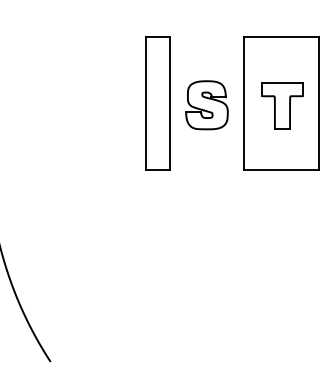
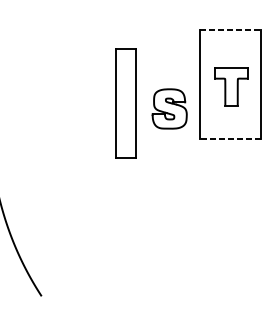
line: (281, 36) -> (230, 29), solid -> dashed
part: (157, 103) -> (125, 103), moved
part: (206, 105) -> (169, 109), moved
line: (280, 169) -> (229, 138), solid -> dashed

